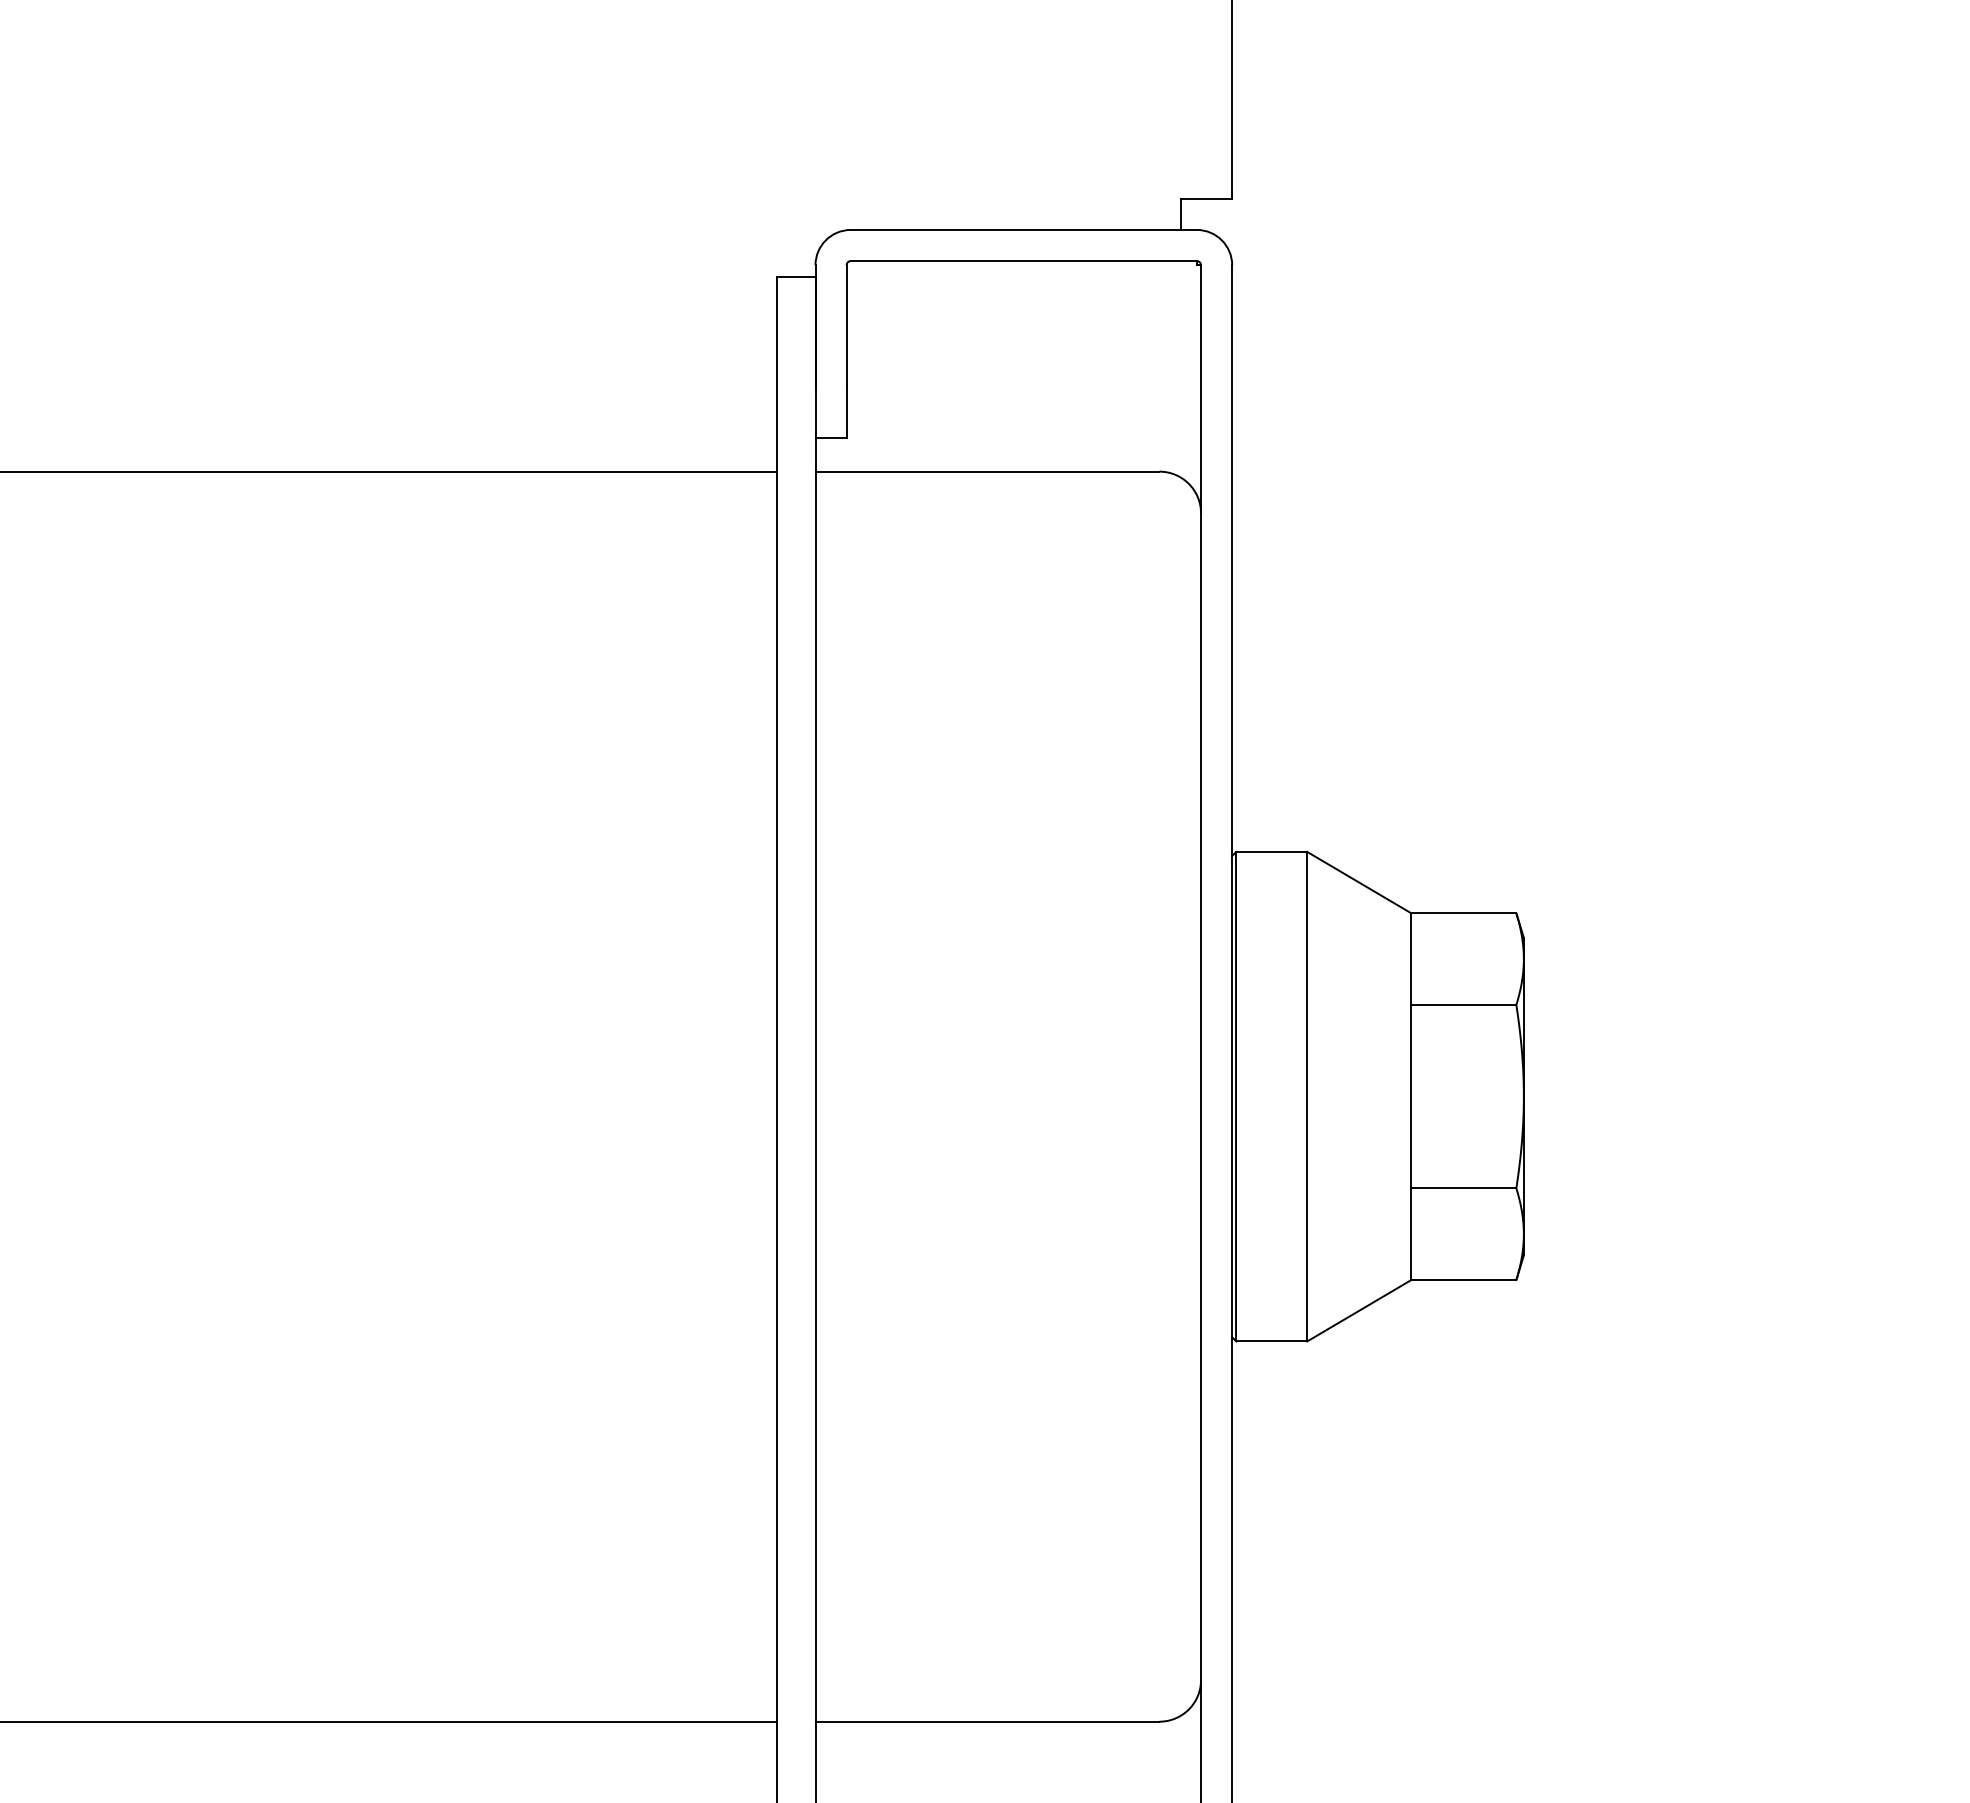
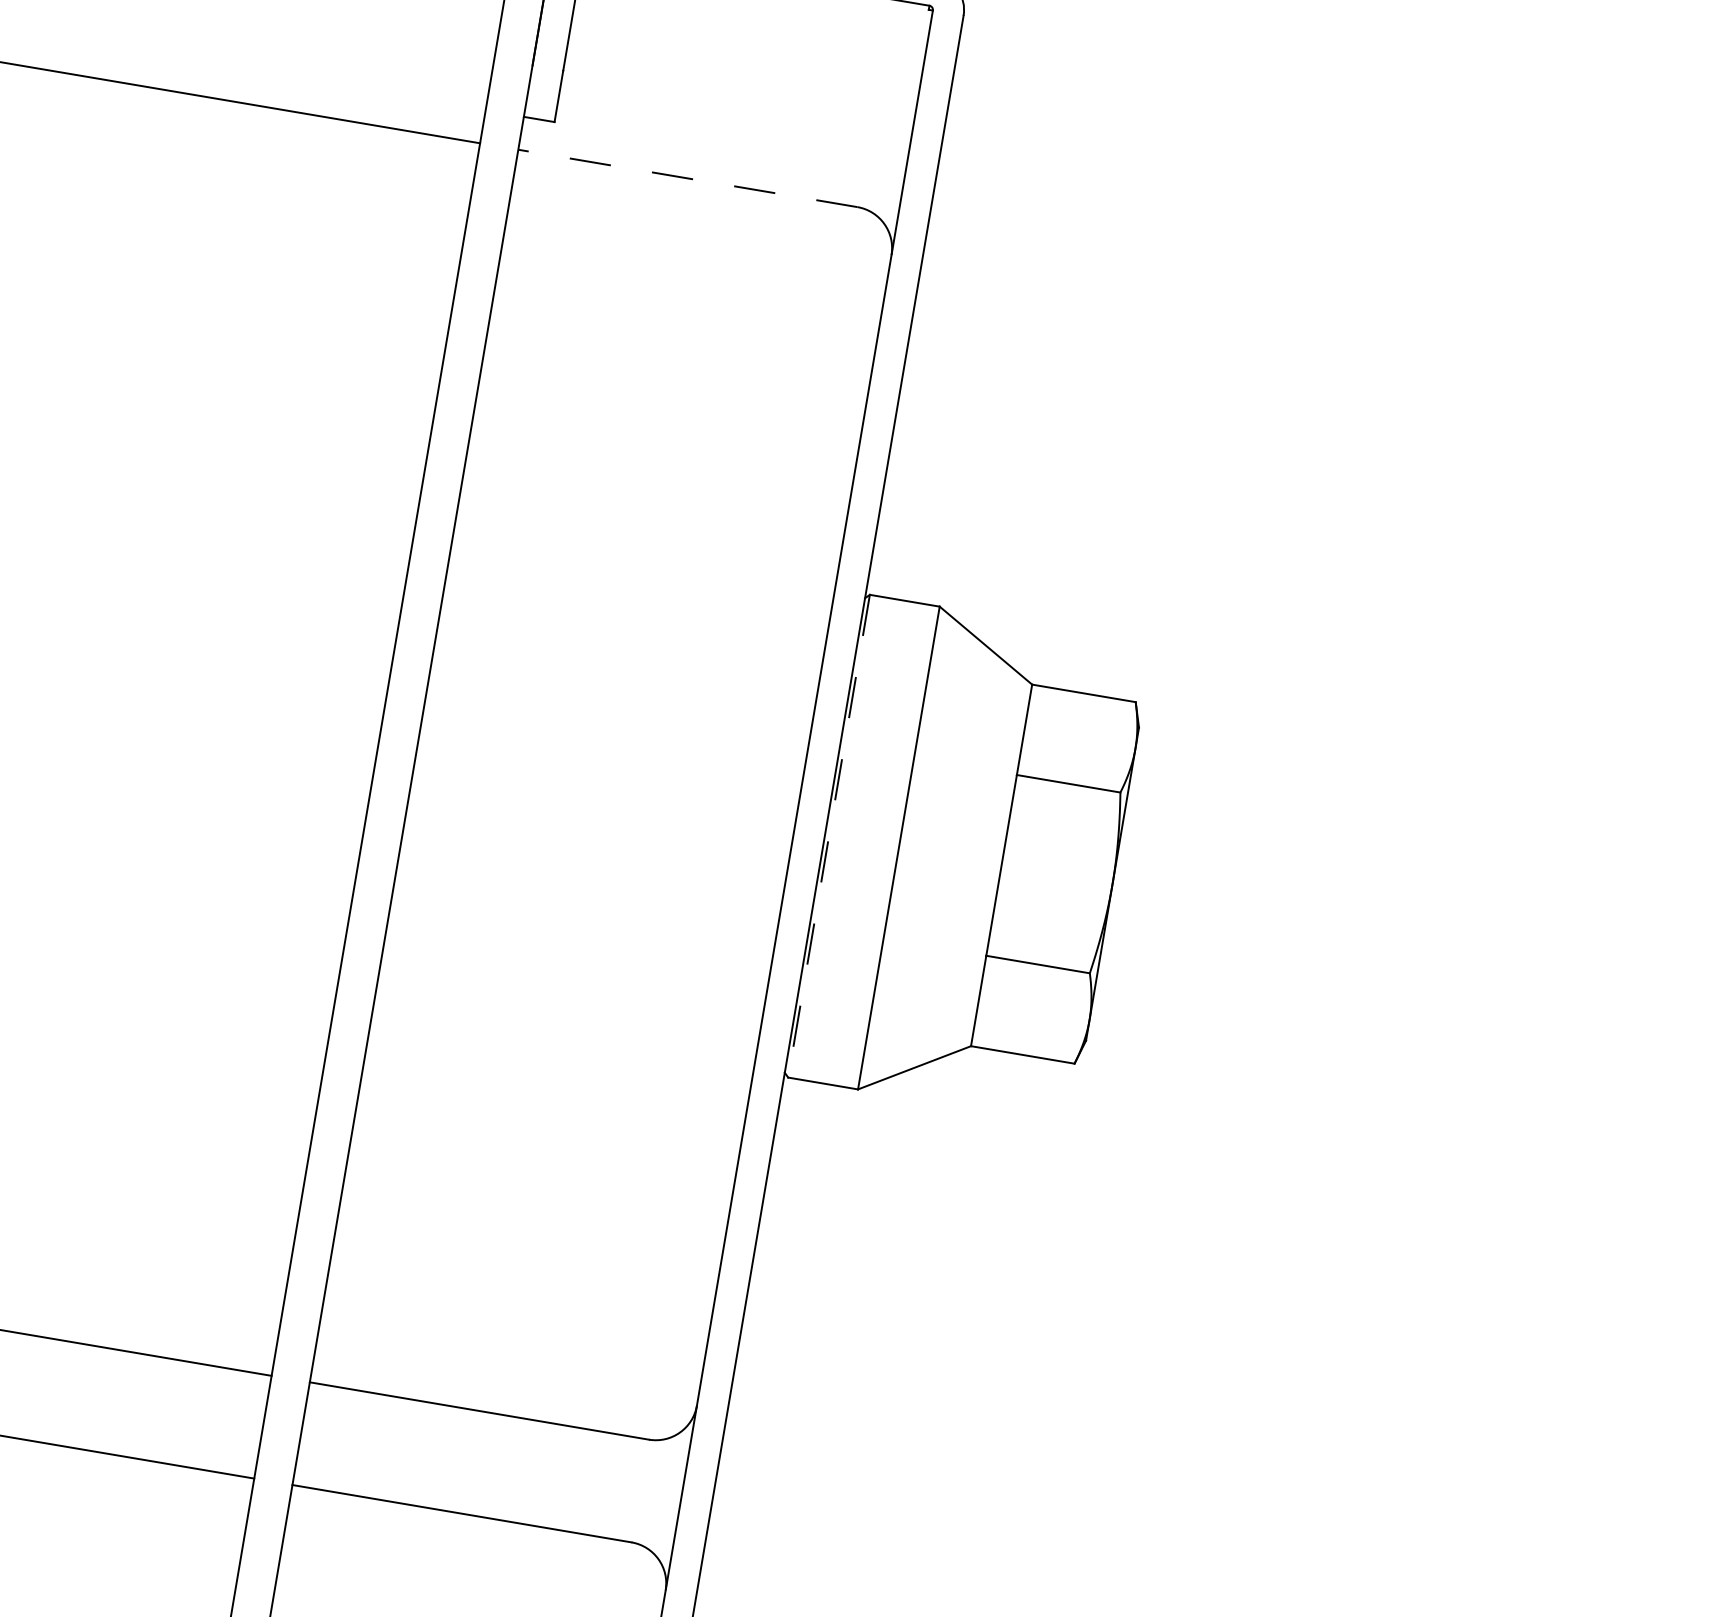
line: (987, 471) -> (687, 178), solid -> dashed
line: (1236, 1096) -> (829, 836), solid -> dashed

